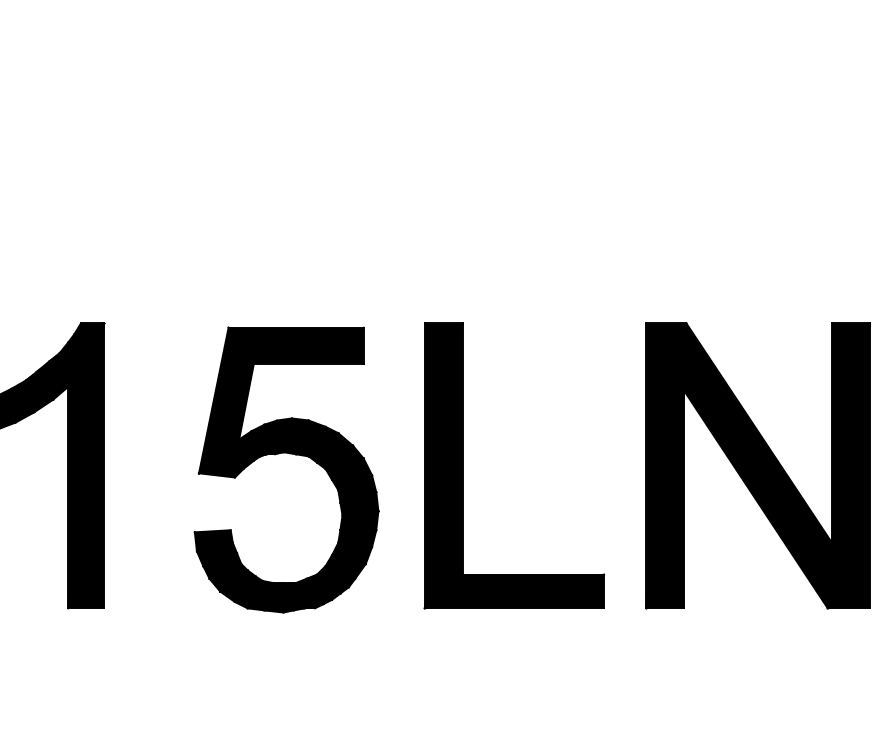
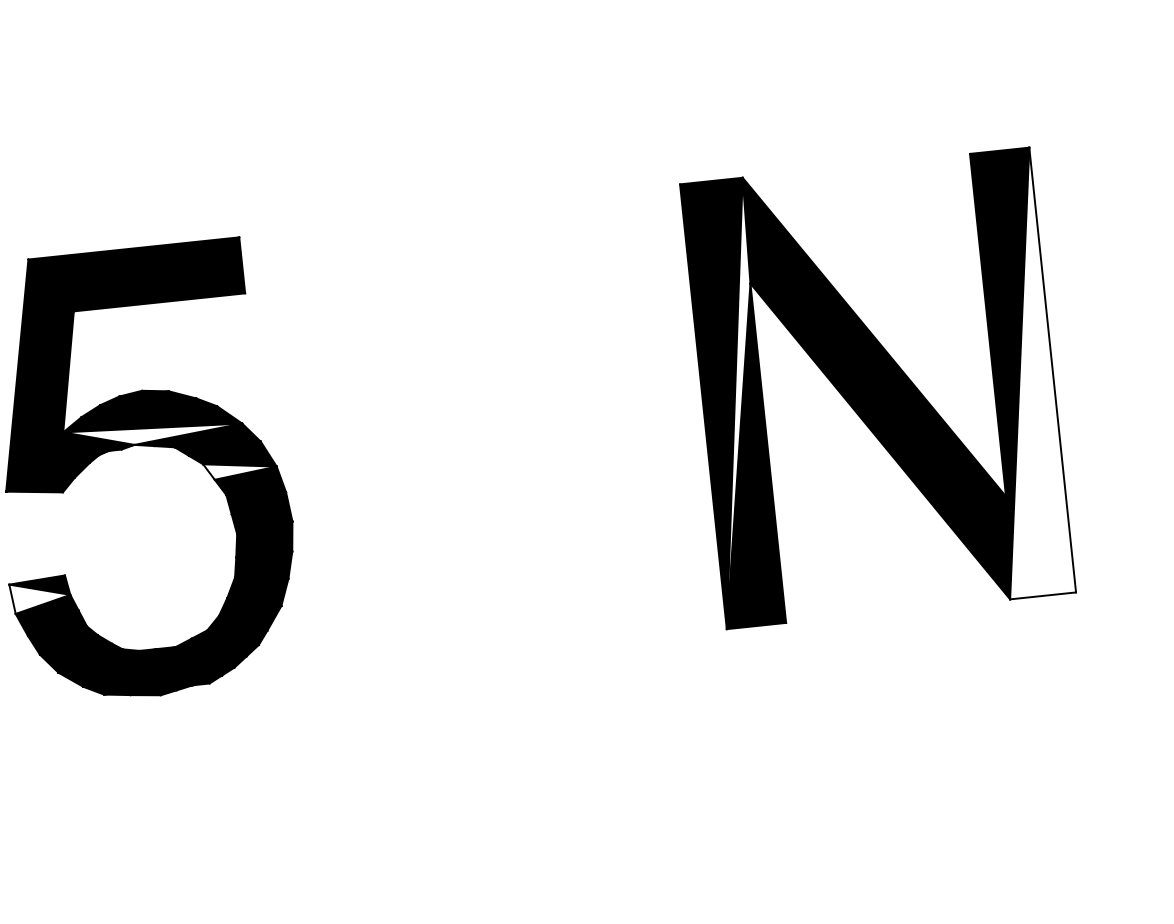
fill: (296, 445) -> (153, 432), removed
part: (463, 465) -> (417, 436), removed
fill: (666, 465) -> (734, 402), removed
fill: (848, 465) -> (1019, 372), removed
fill: (348, 474) -> (239, 469), removed
fill: (213, 541) -> (39, 595), removed

